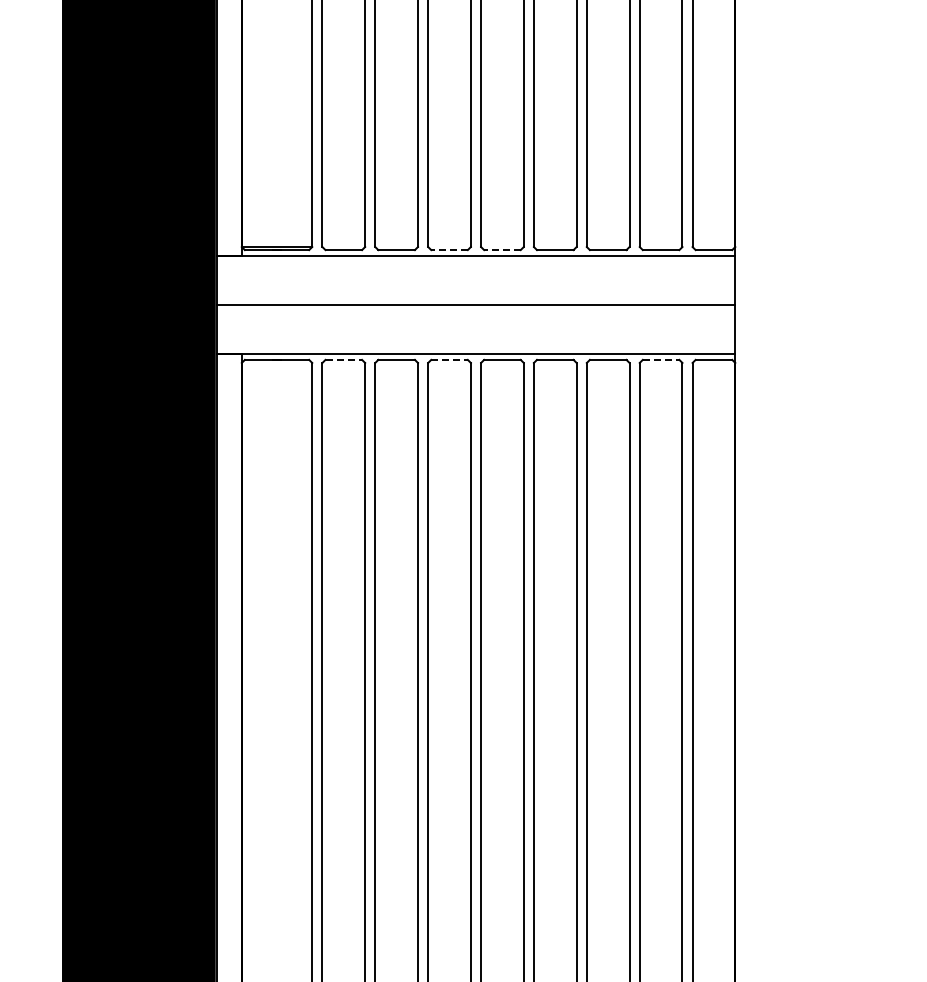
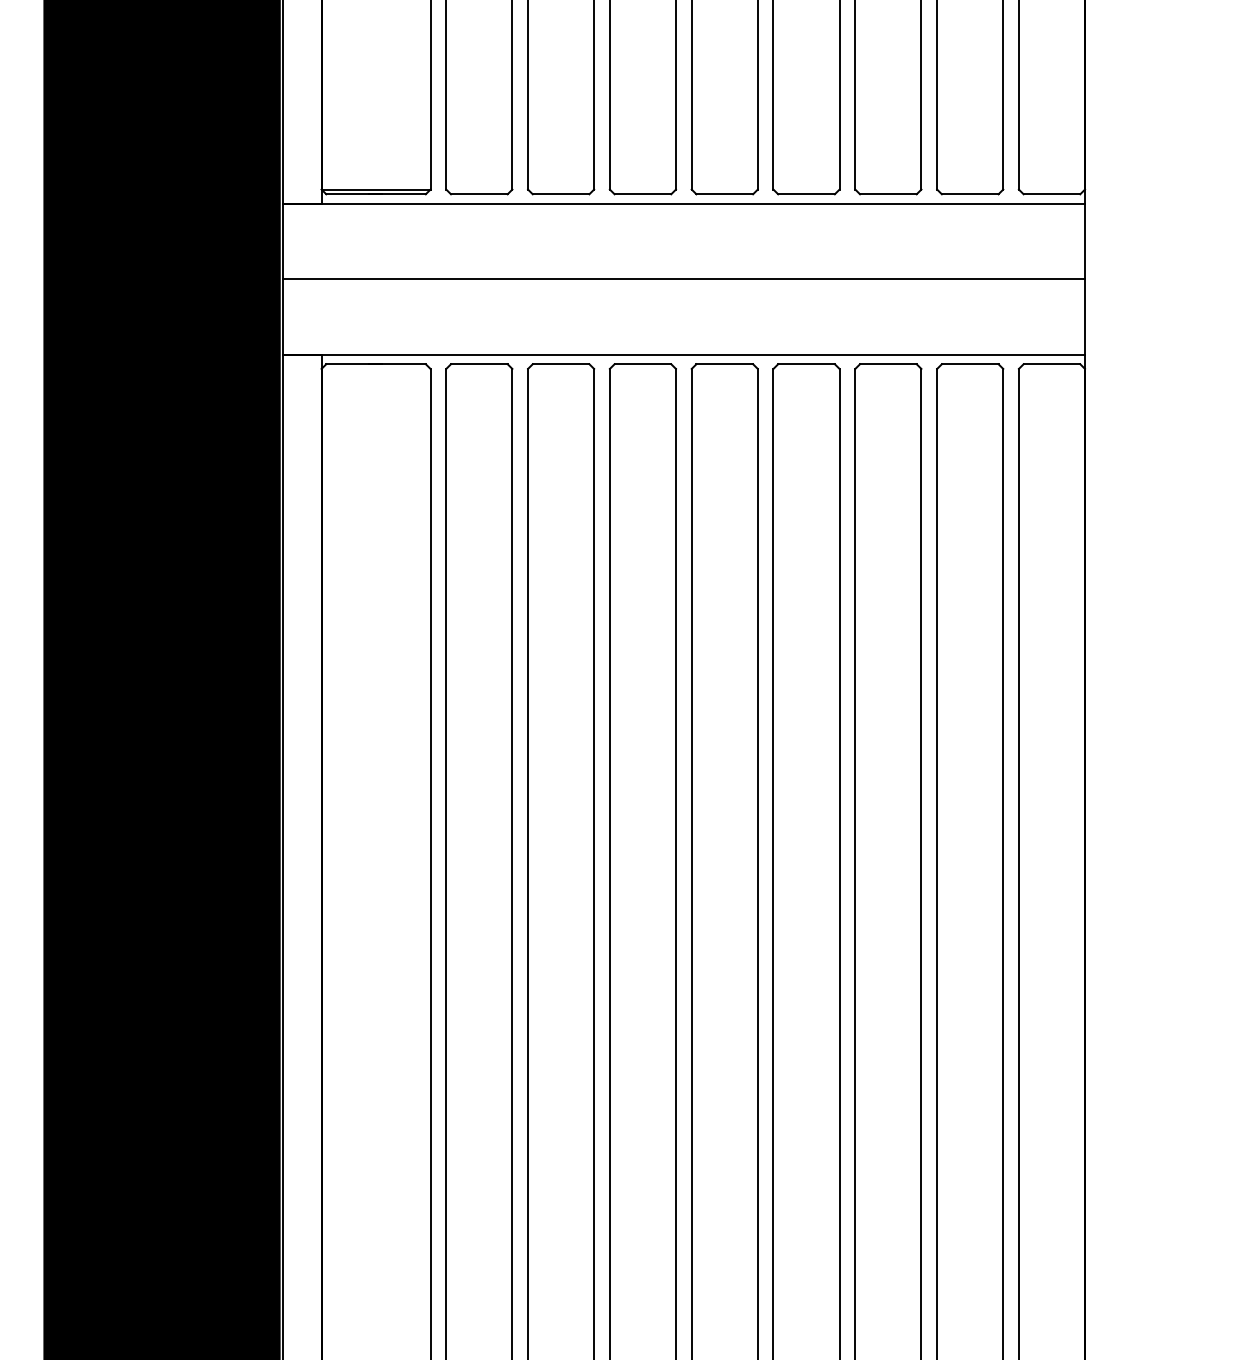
line: (449, 250) -> (642, 194), dashed -> solid
line: (501, 250) -> (723, 194), dashed -> solid
line: (344, 359) -> (480, 363), dashed -> solid
line: (450, 359) -> (644, 363), dashed -> solid
line: (661, 359) -> (970, 363), dashed -> solid

